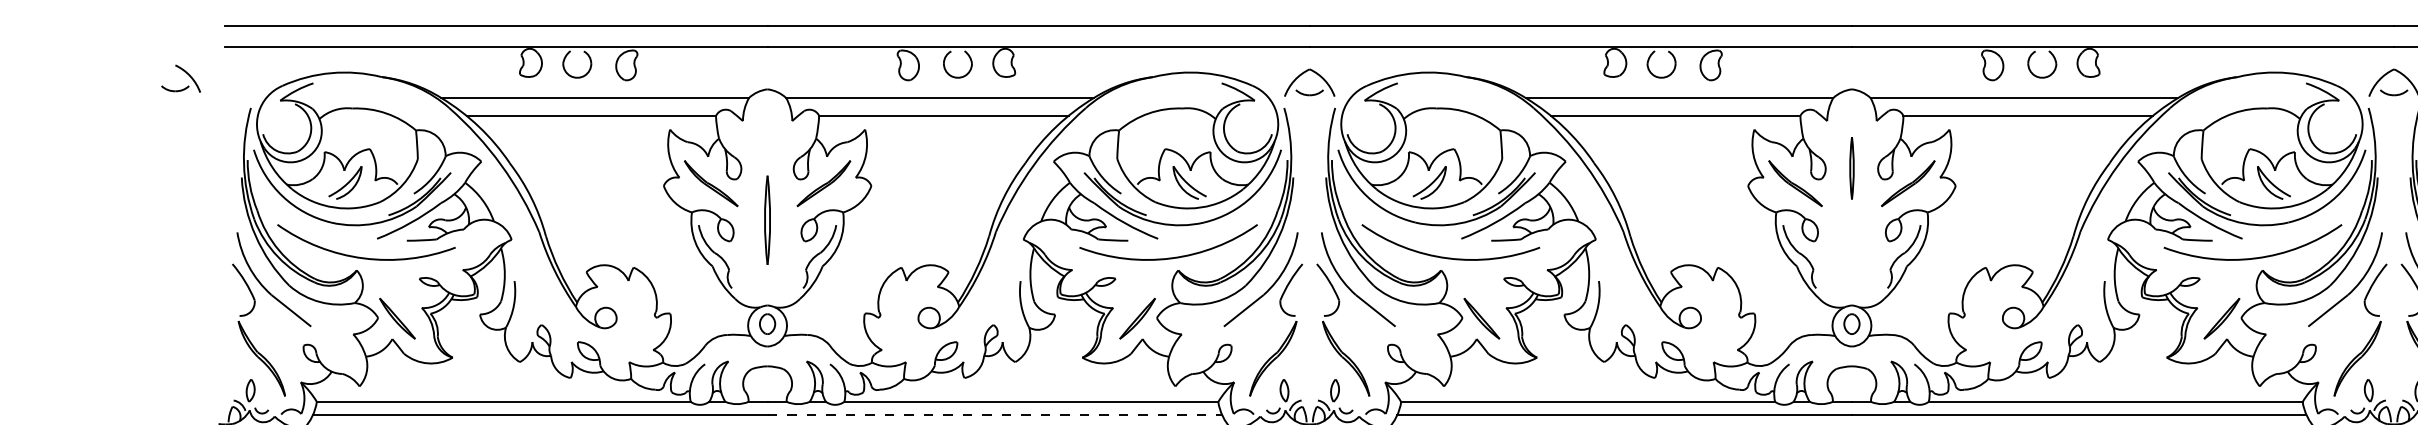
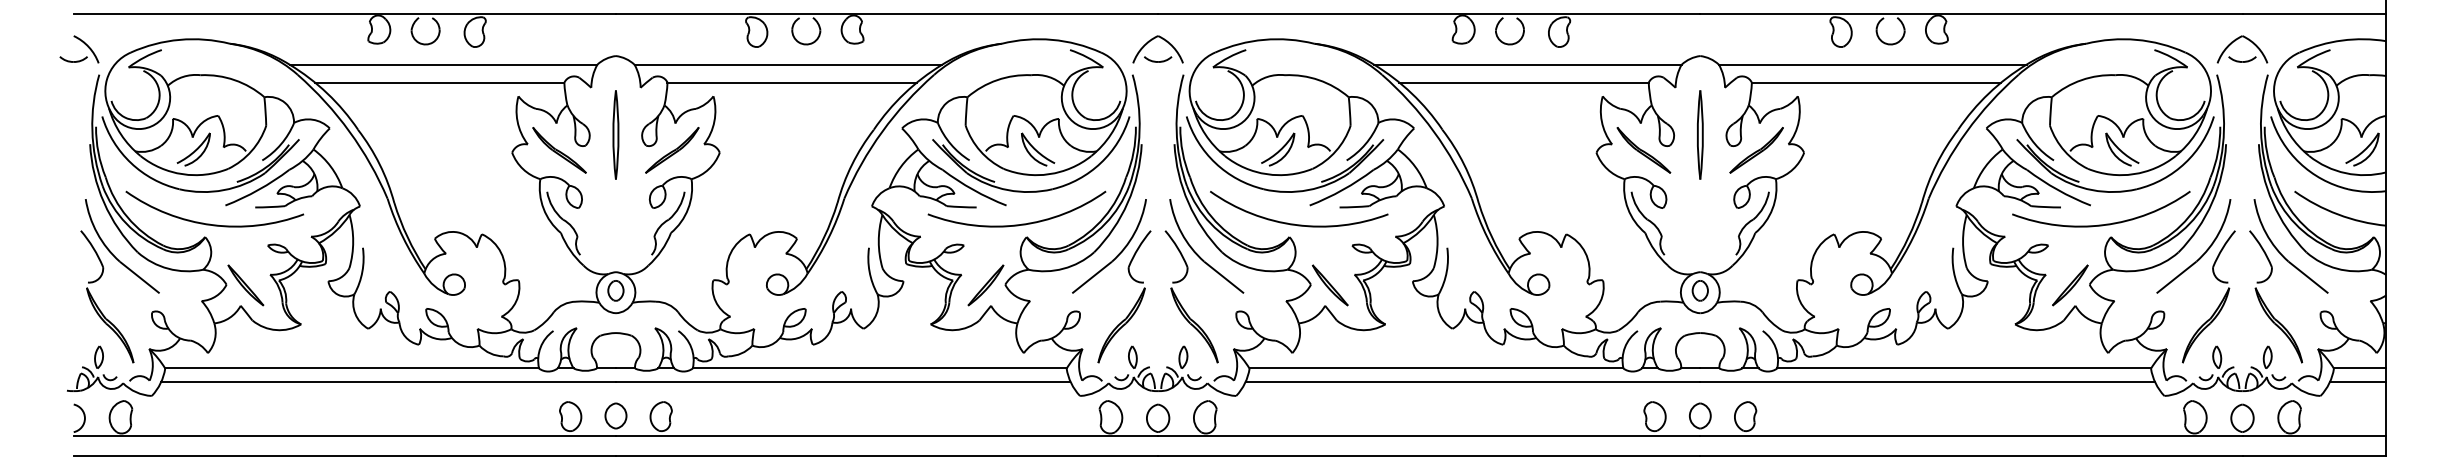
part: (186, 73) -> (84, 44), moved
part: (1852, 167) -> (1700, 134), size x1.43
part: (767, 219) -> (615, 134), moved
line: (995, 414) -> (843, 381), dashed -> solid

